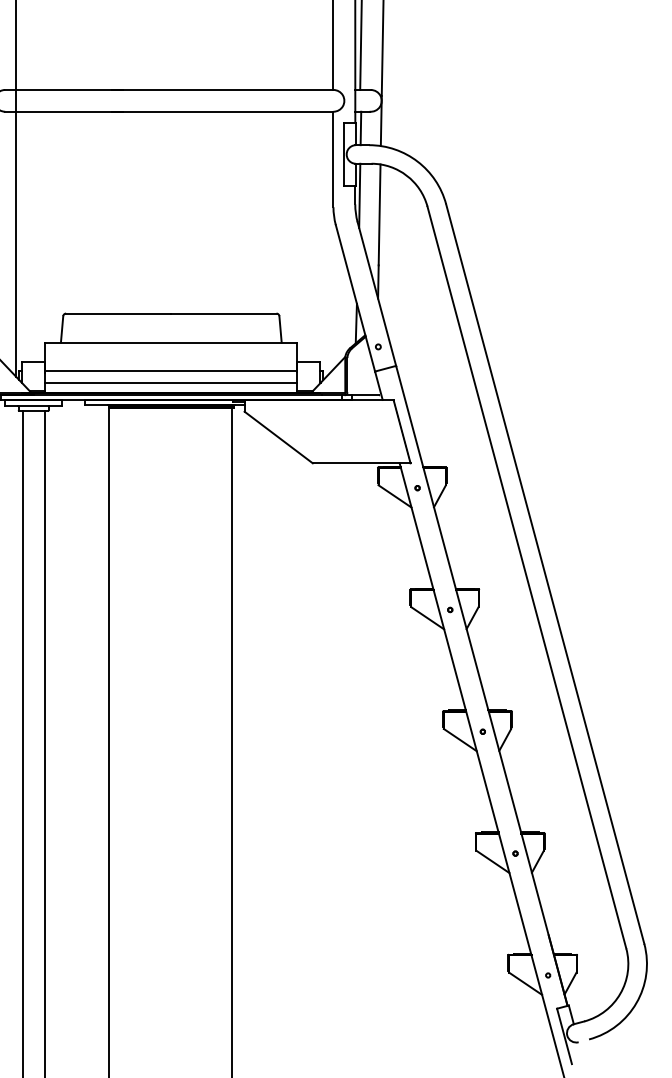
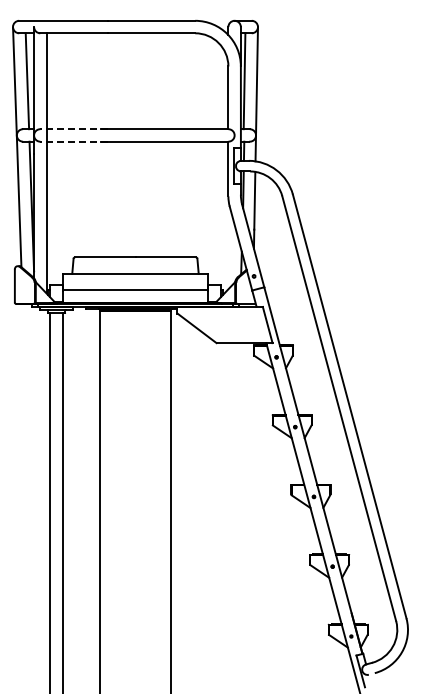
line: (64, 90) -> (74, 129), solid -> dashed
line: (64, 111) -> (74, 141), solid -> dashed
line: (171, 381) -> (135, 296), removed

